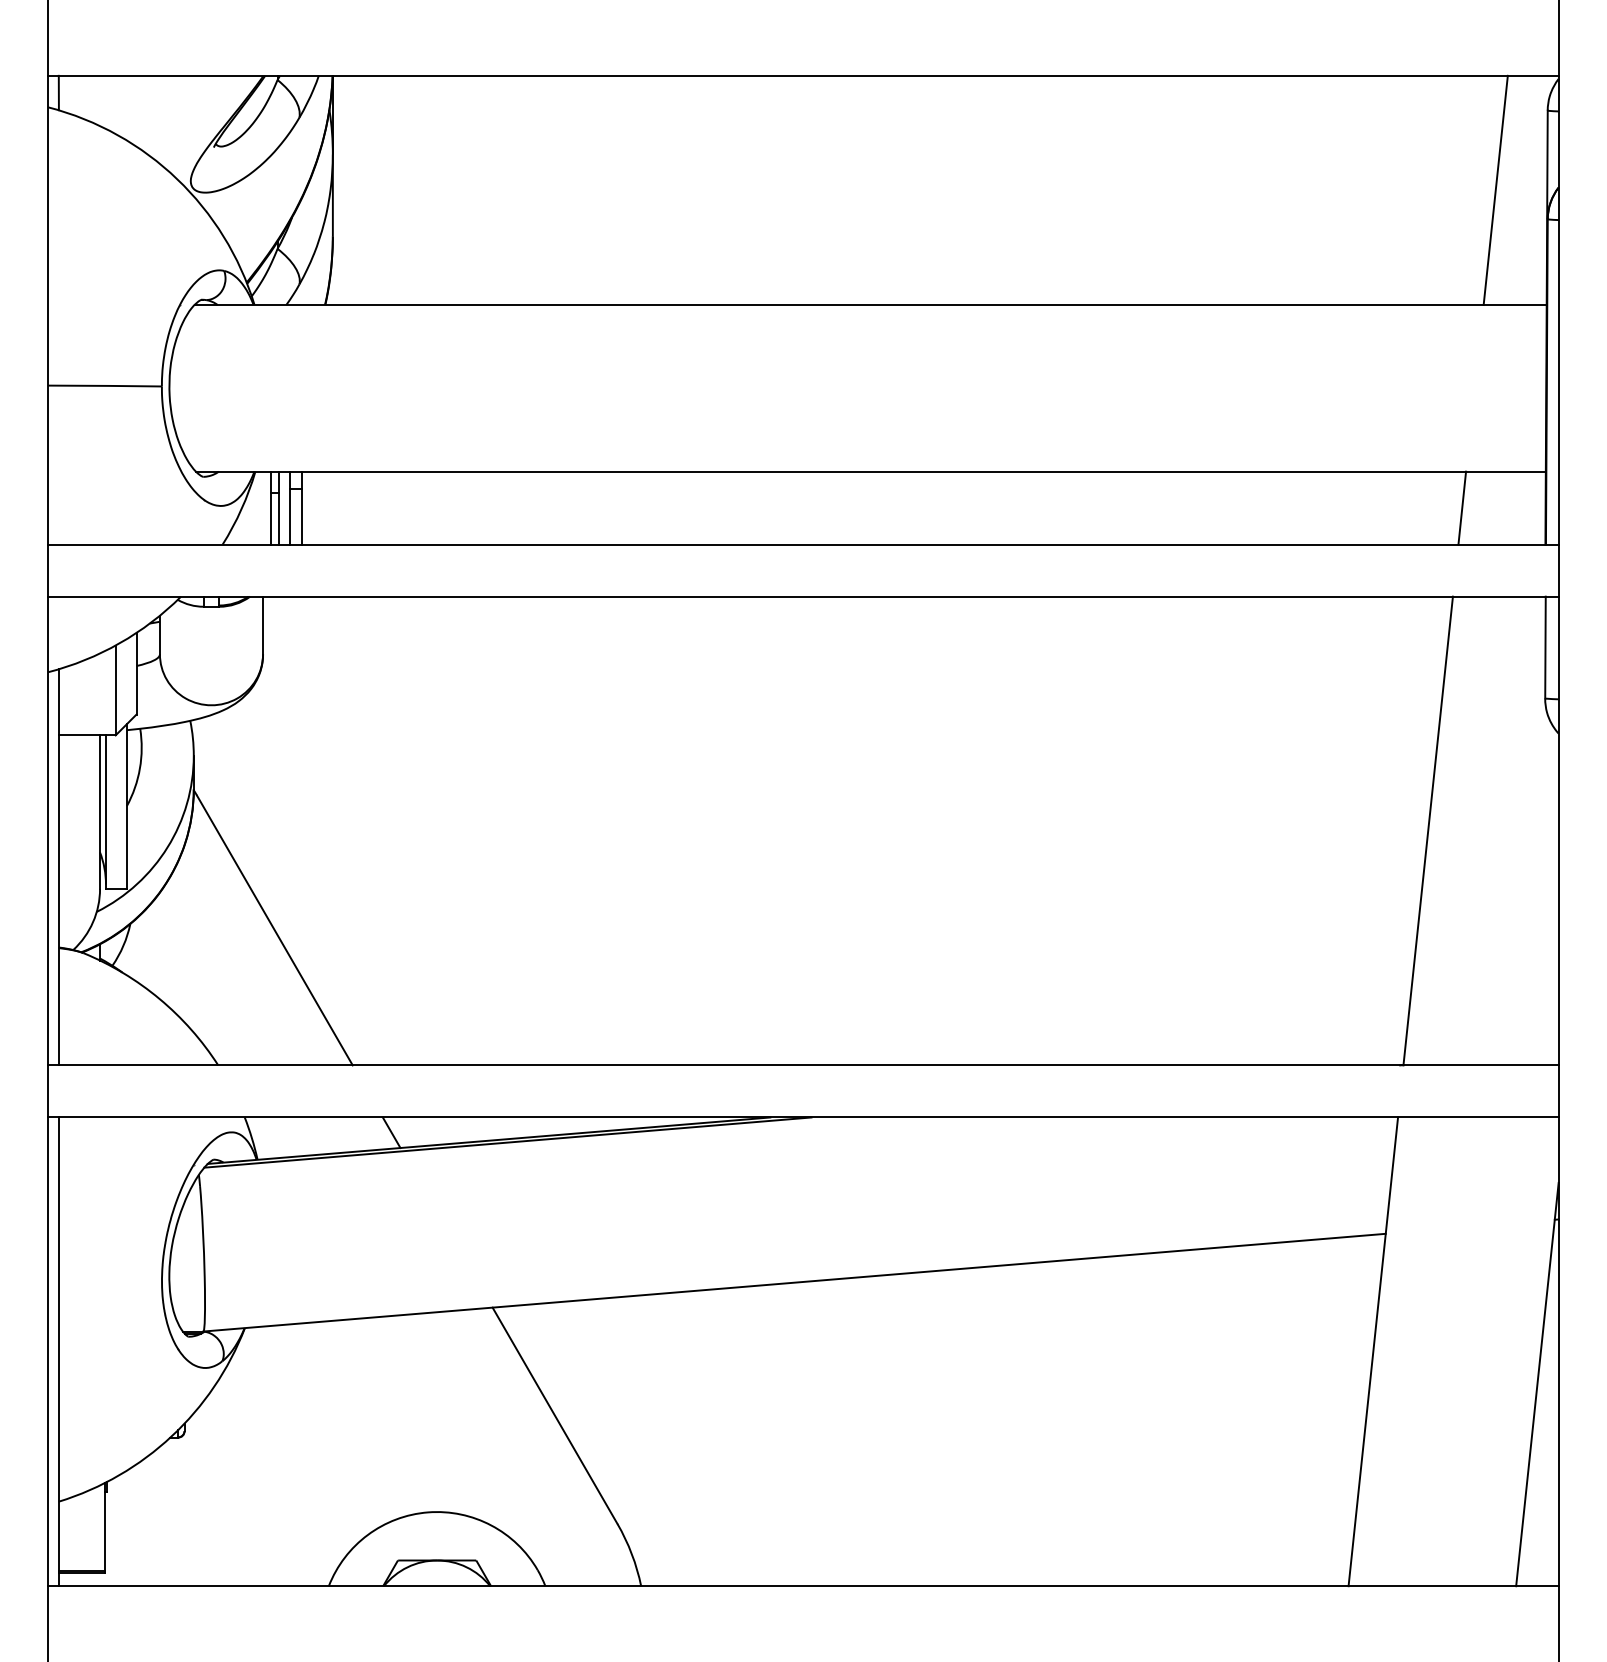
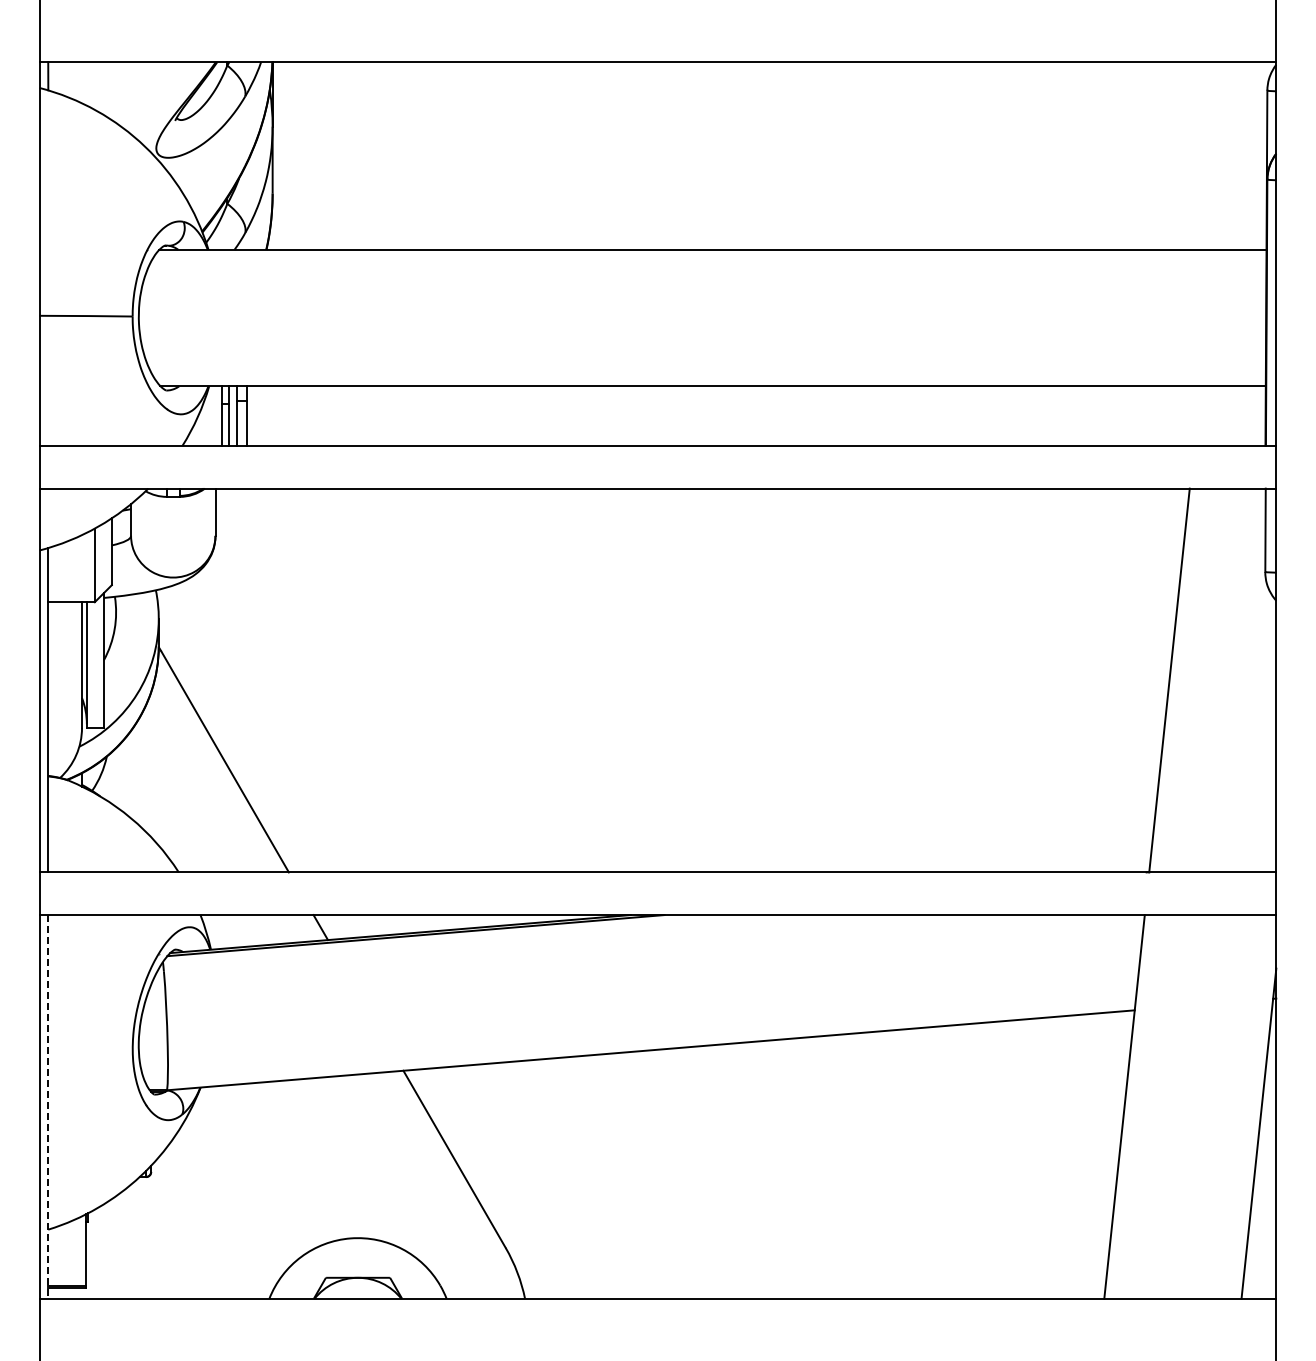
line: (1495, 189) -> (1224, 155), removed
line: (1462, 507) -> (1197, 415), removed
line: (59, 1351) -> (48, 1106), solid -> dashed

